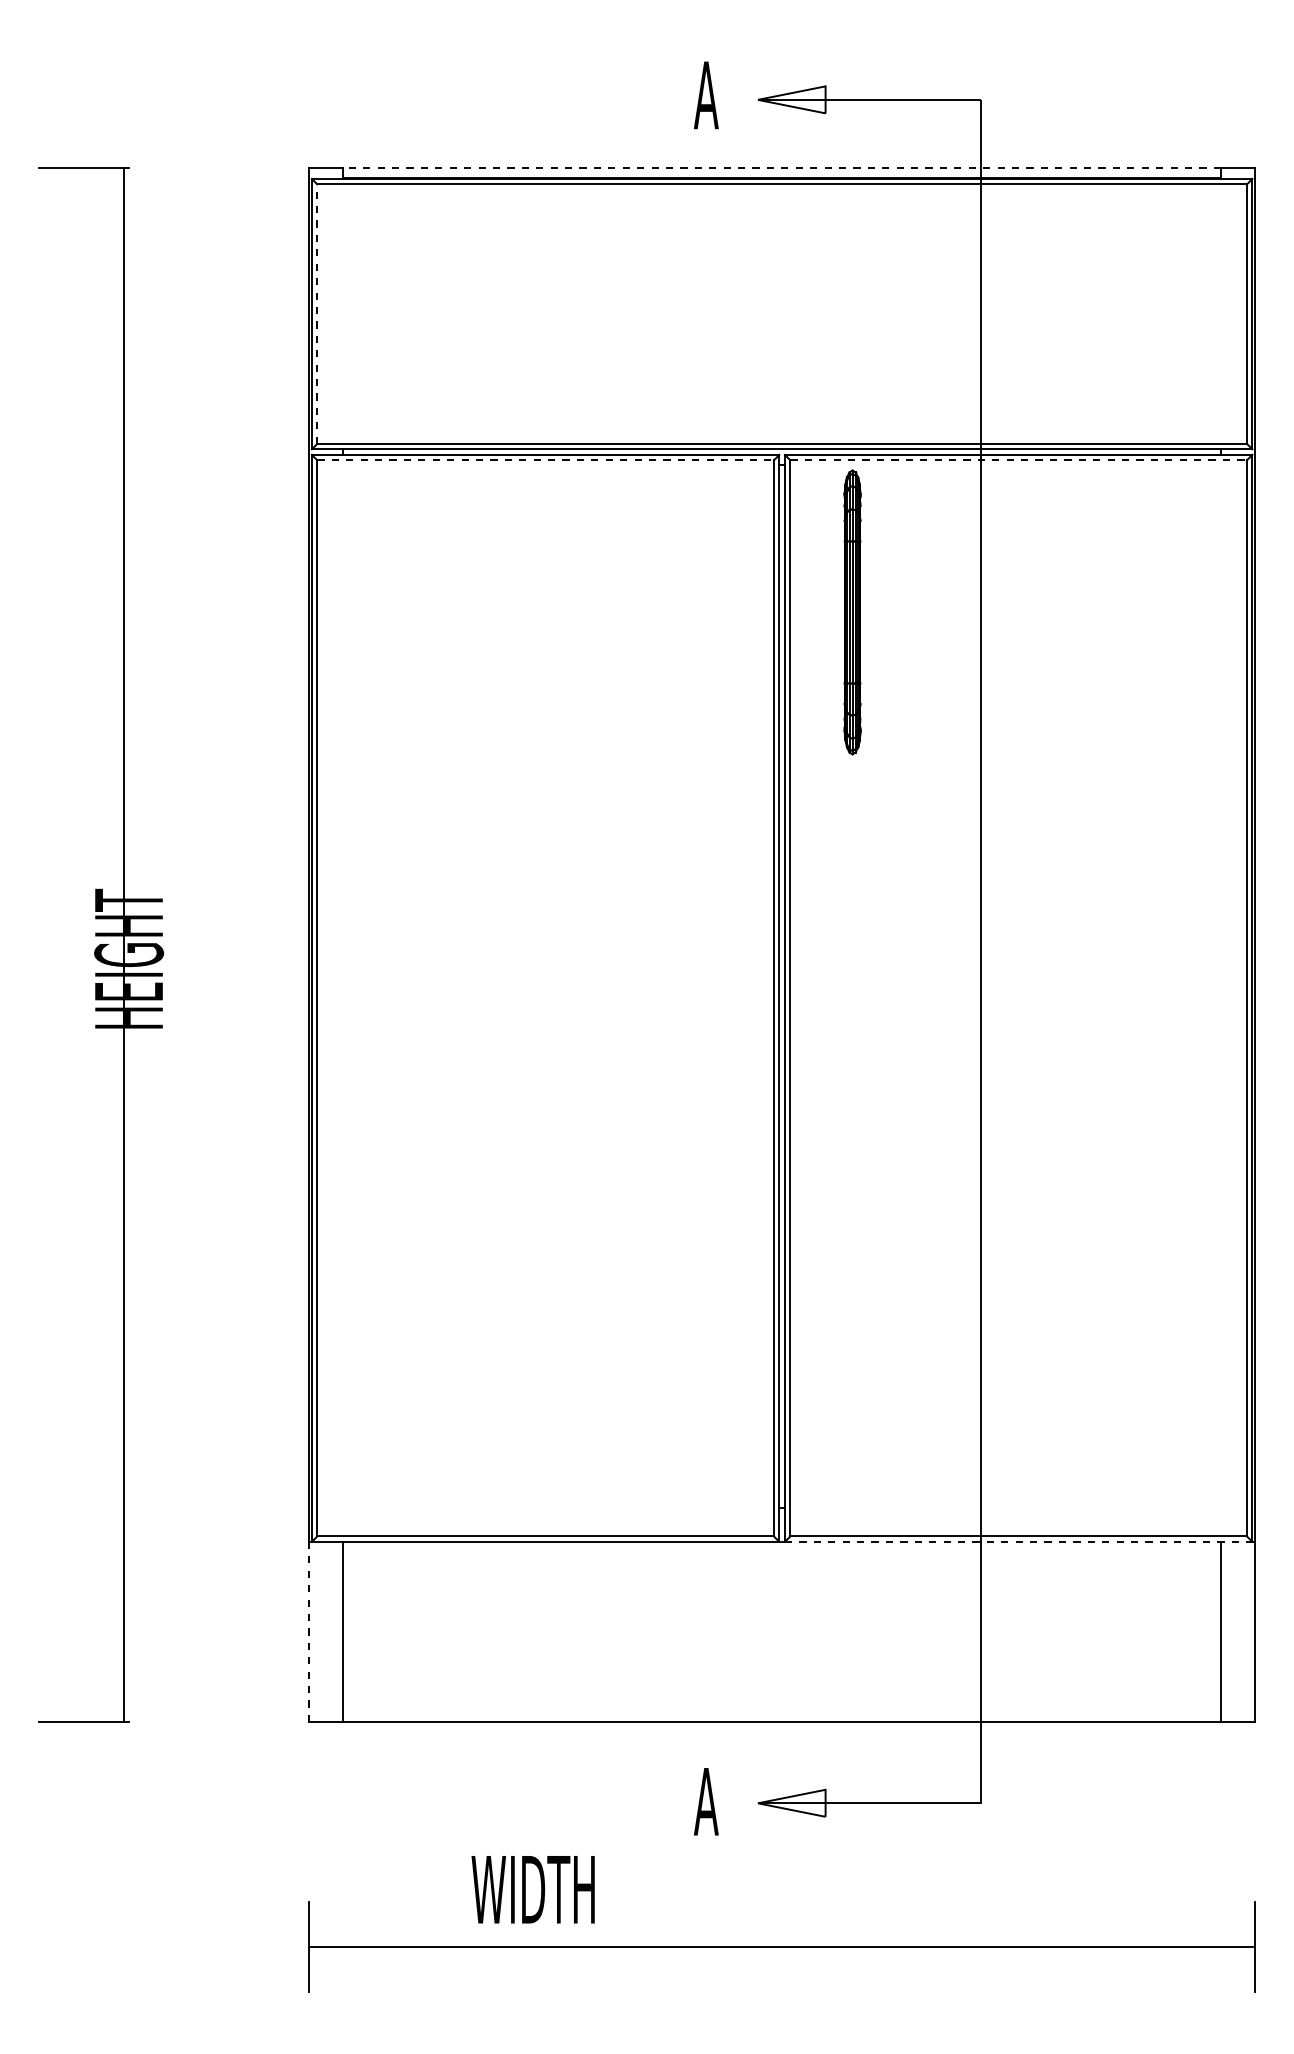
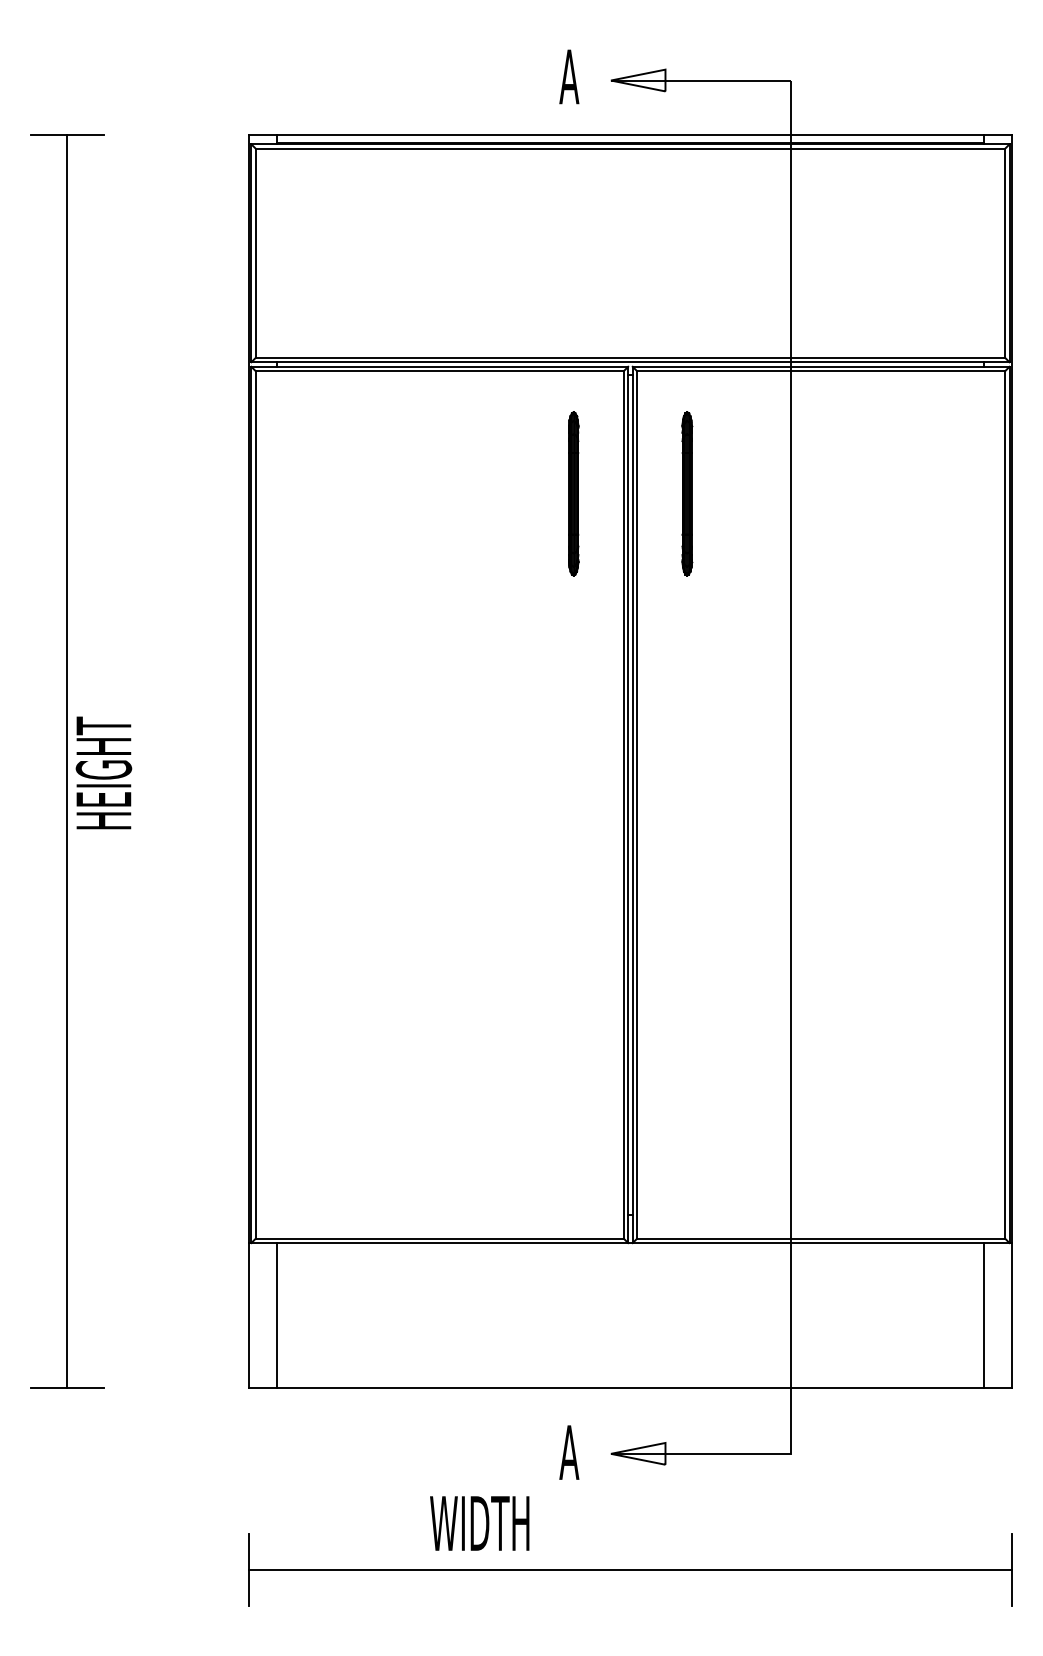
line: (782, 167) -> (630, 135), dashed -> solid
line: (317, 314) -> (255, 253), dashed -> solid
line: (546, 460) -> (440, 371), dashed -> solid
line: (1019, 460) -> (821, 371), dashed -> solid
part: (711, 612) -> (573, 493), added
part: (852, 612) -> (687, 493), size x0.71
line: (123, 944) -> (67, 761), moved
line: (1018, 1541) -> (821, 1242), dashed -> solid
line: (309, 1632) -> (249, 1316), dashed -> solid
text: (532, 1889) -> (479, 1523), moved

